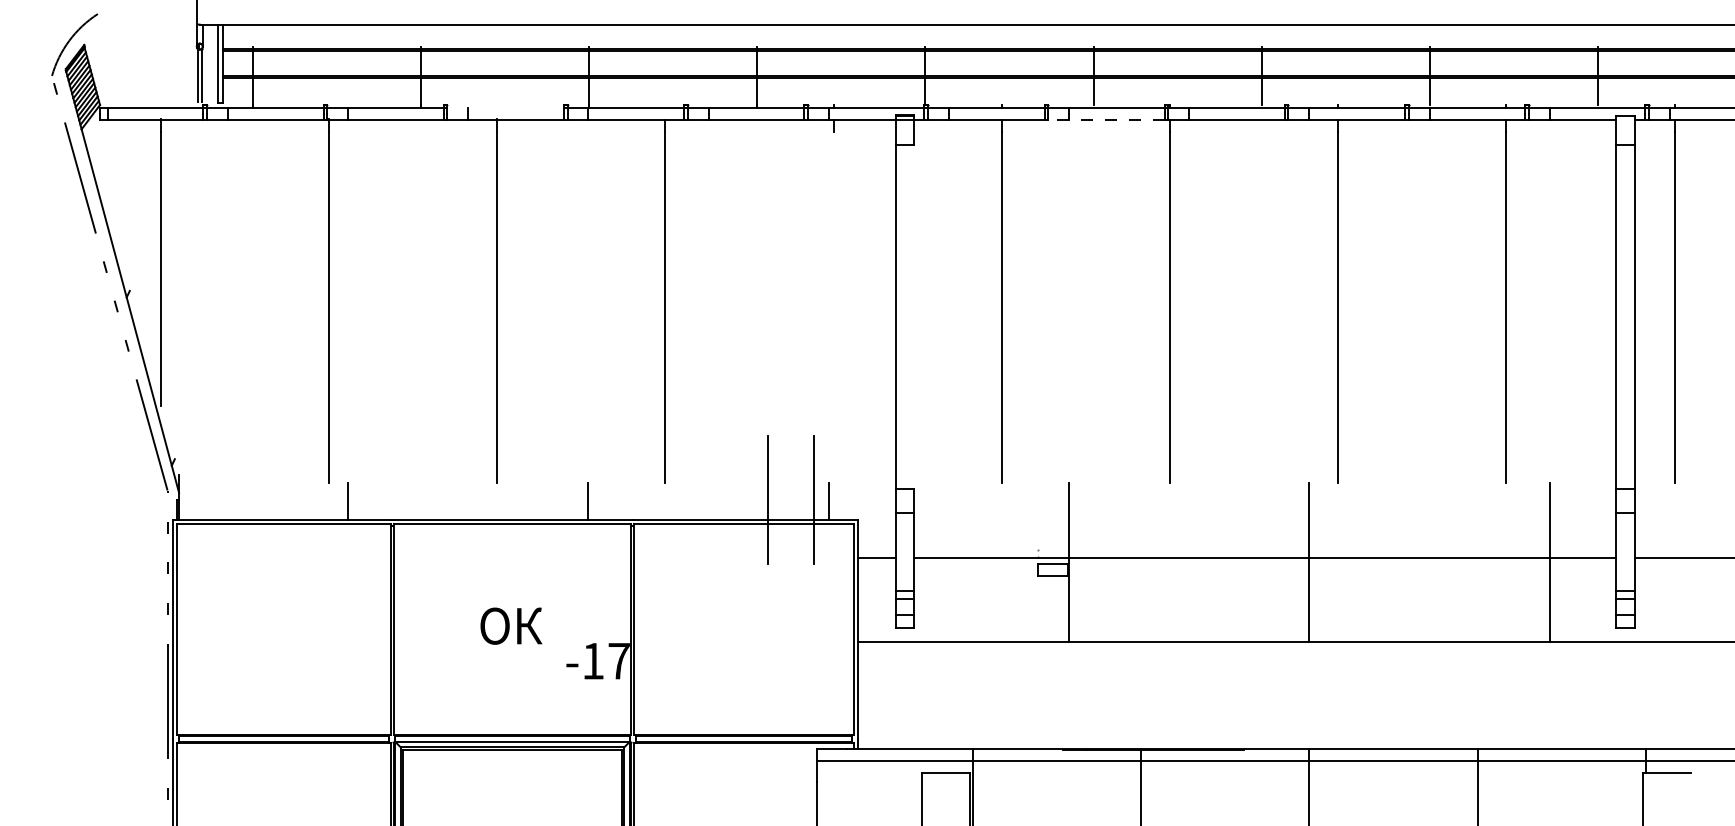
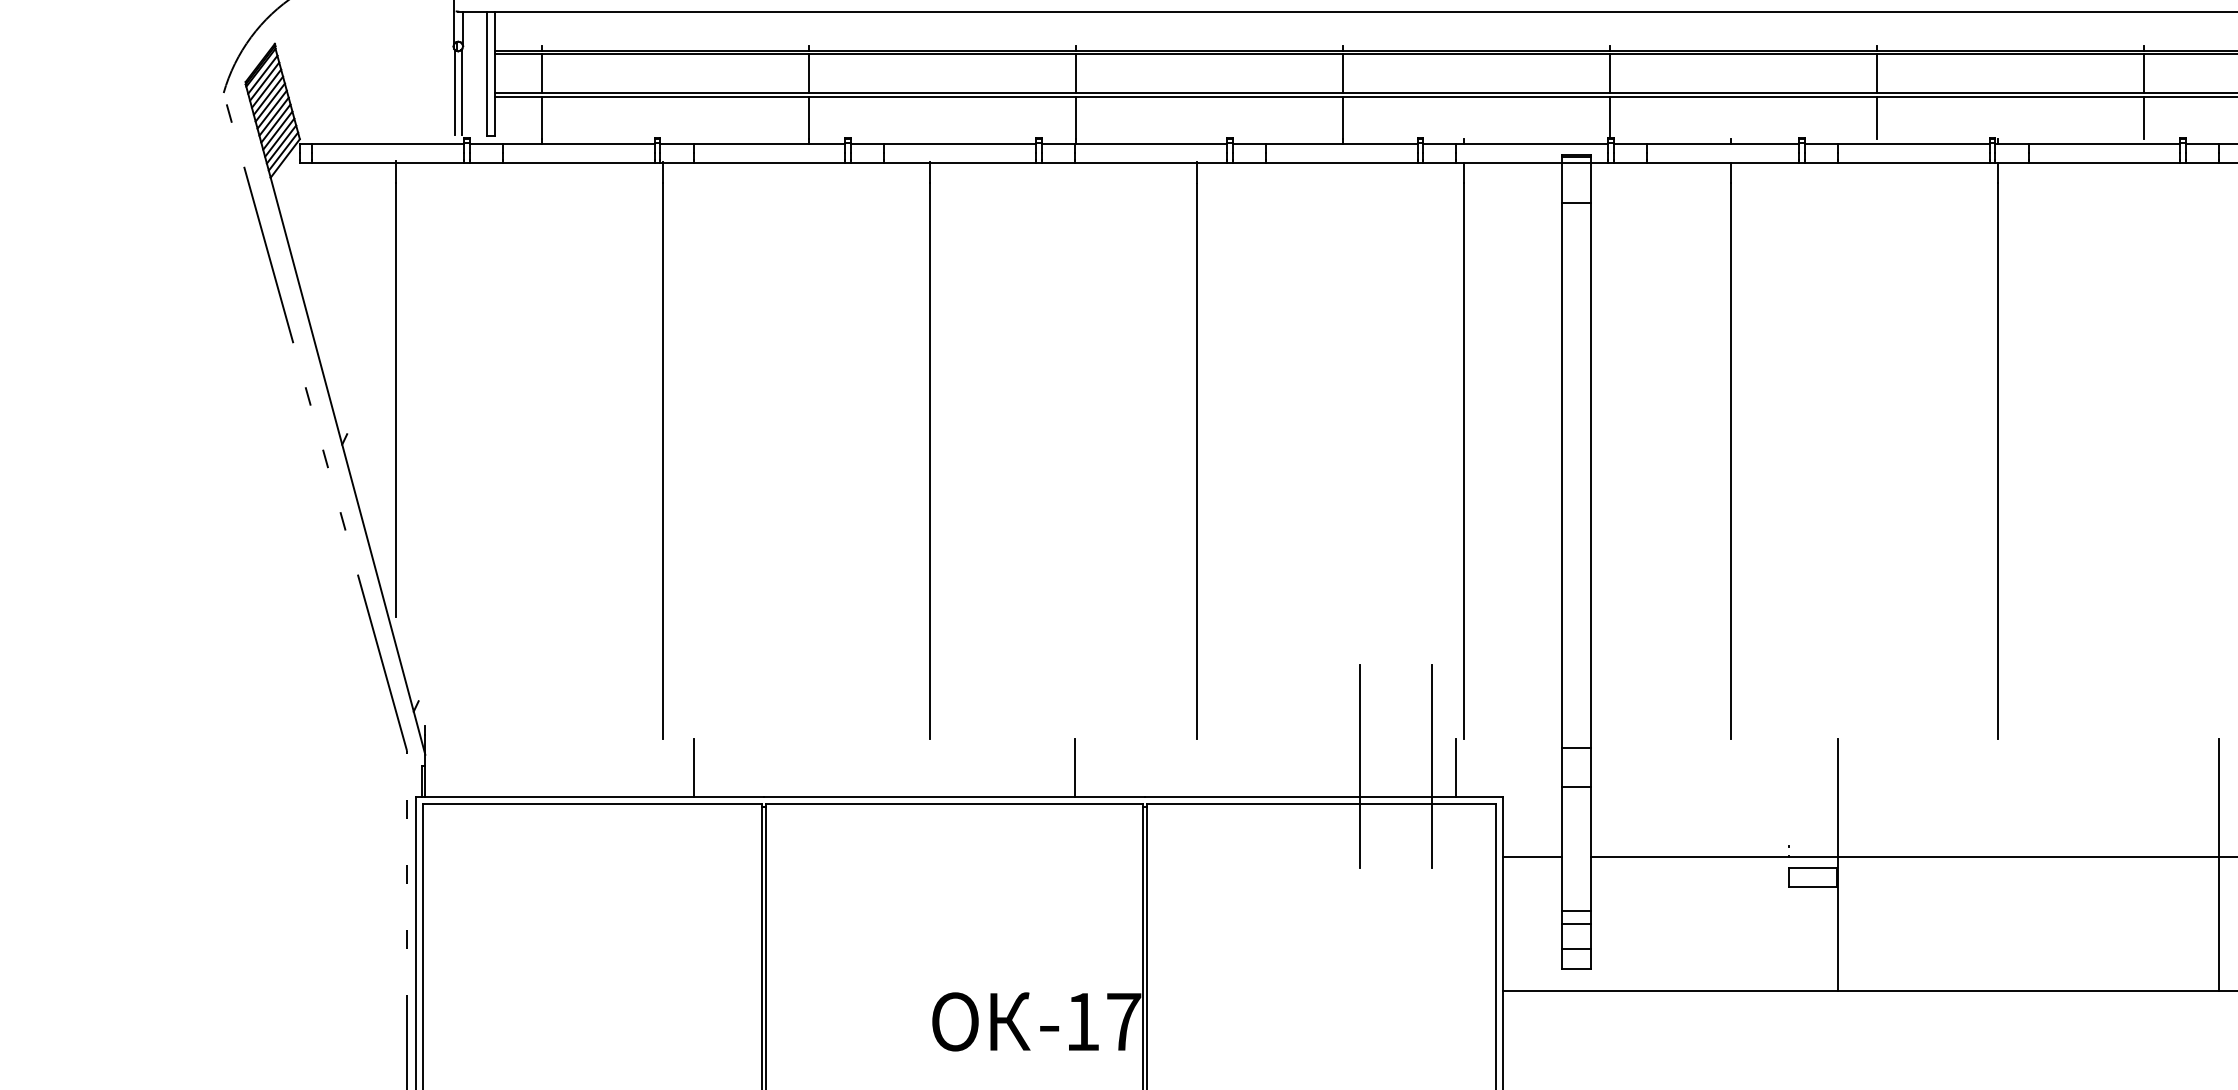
line: (505, 107) -> (943, 143), added
line: (1105, 119) -> (1895, 162), dashed -> solid
line: (833, 307) -> (1463, 460), added
line: (913, 316) -> (1590, 474), added
text: (511, 625) -> (981, 1020), moved

